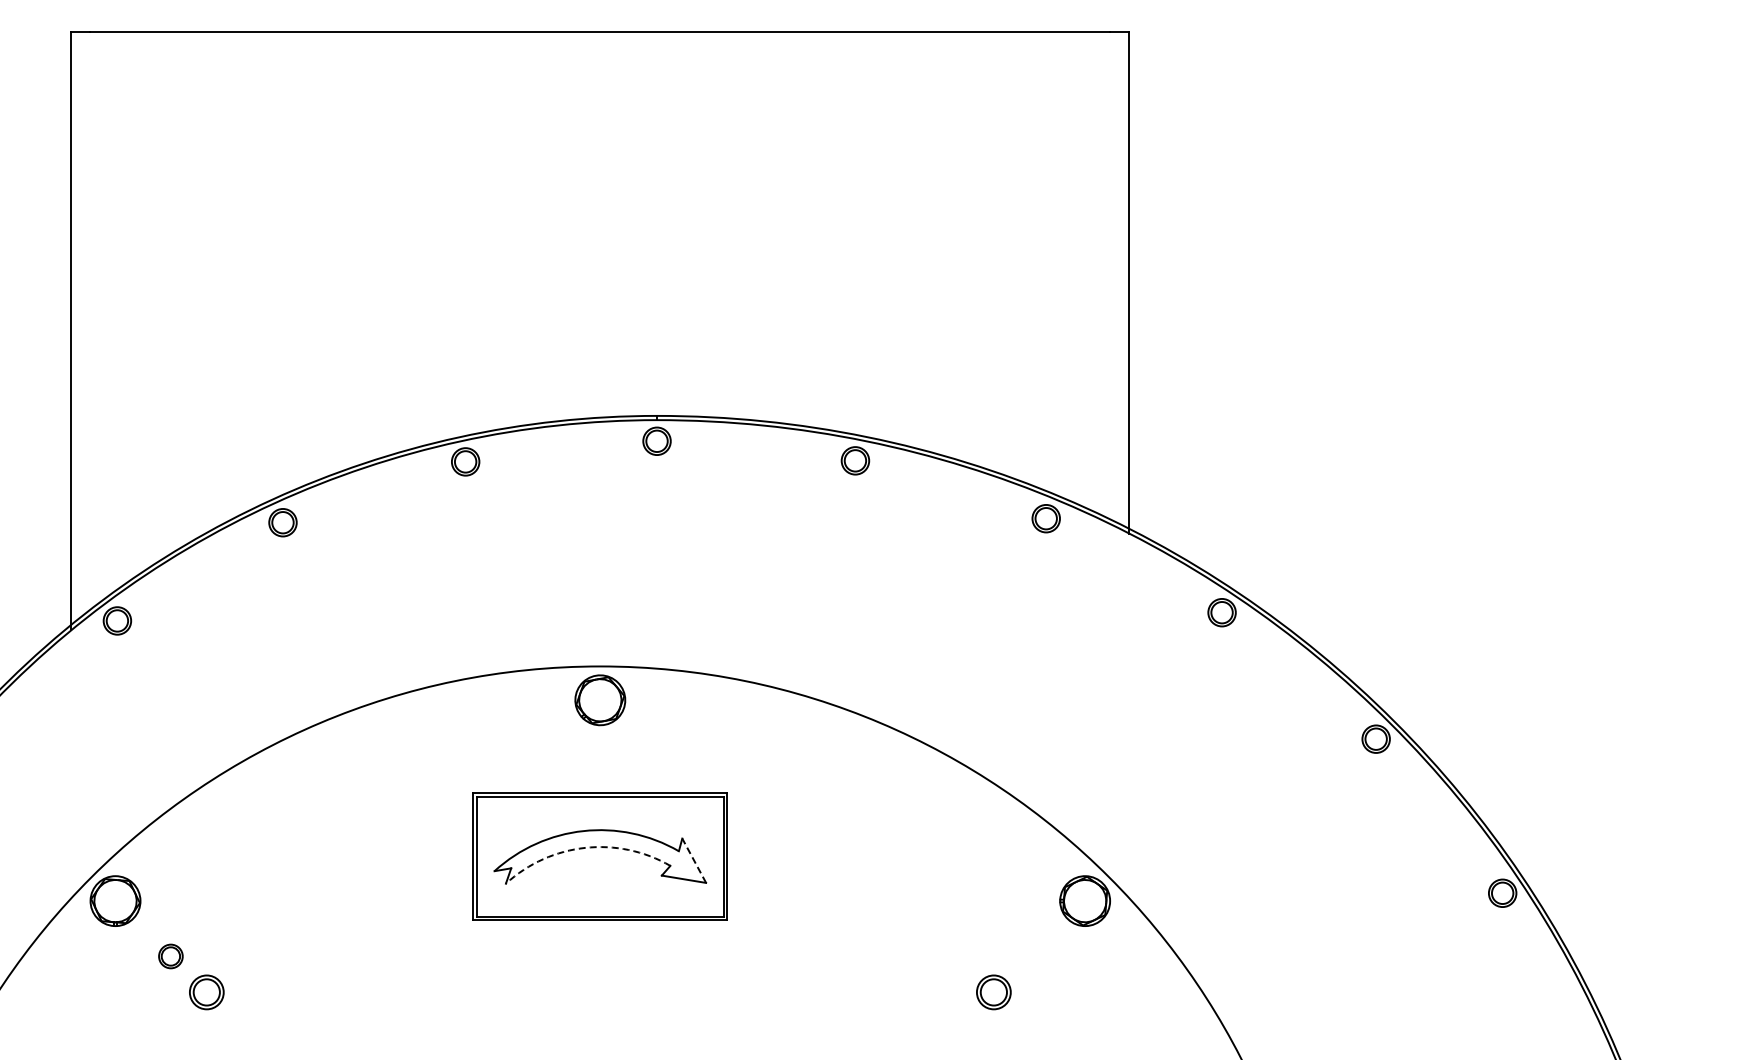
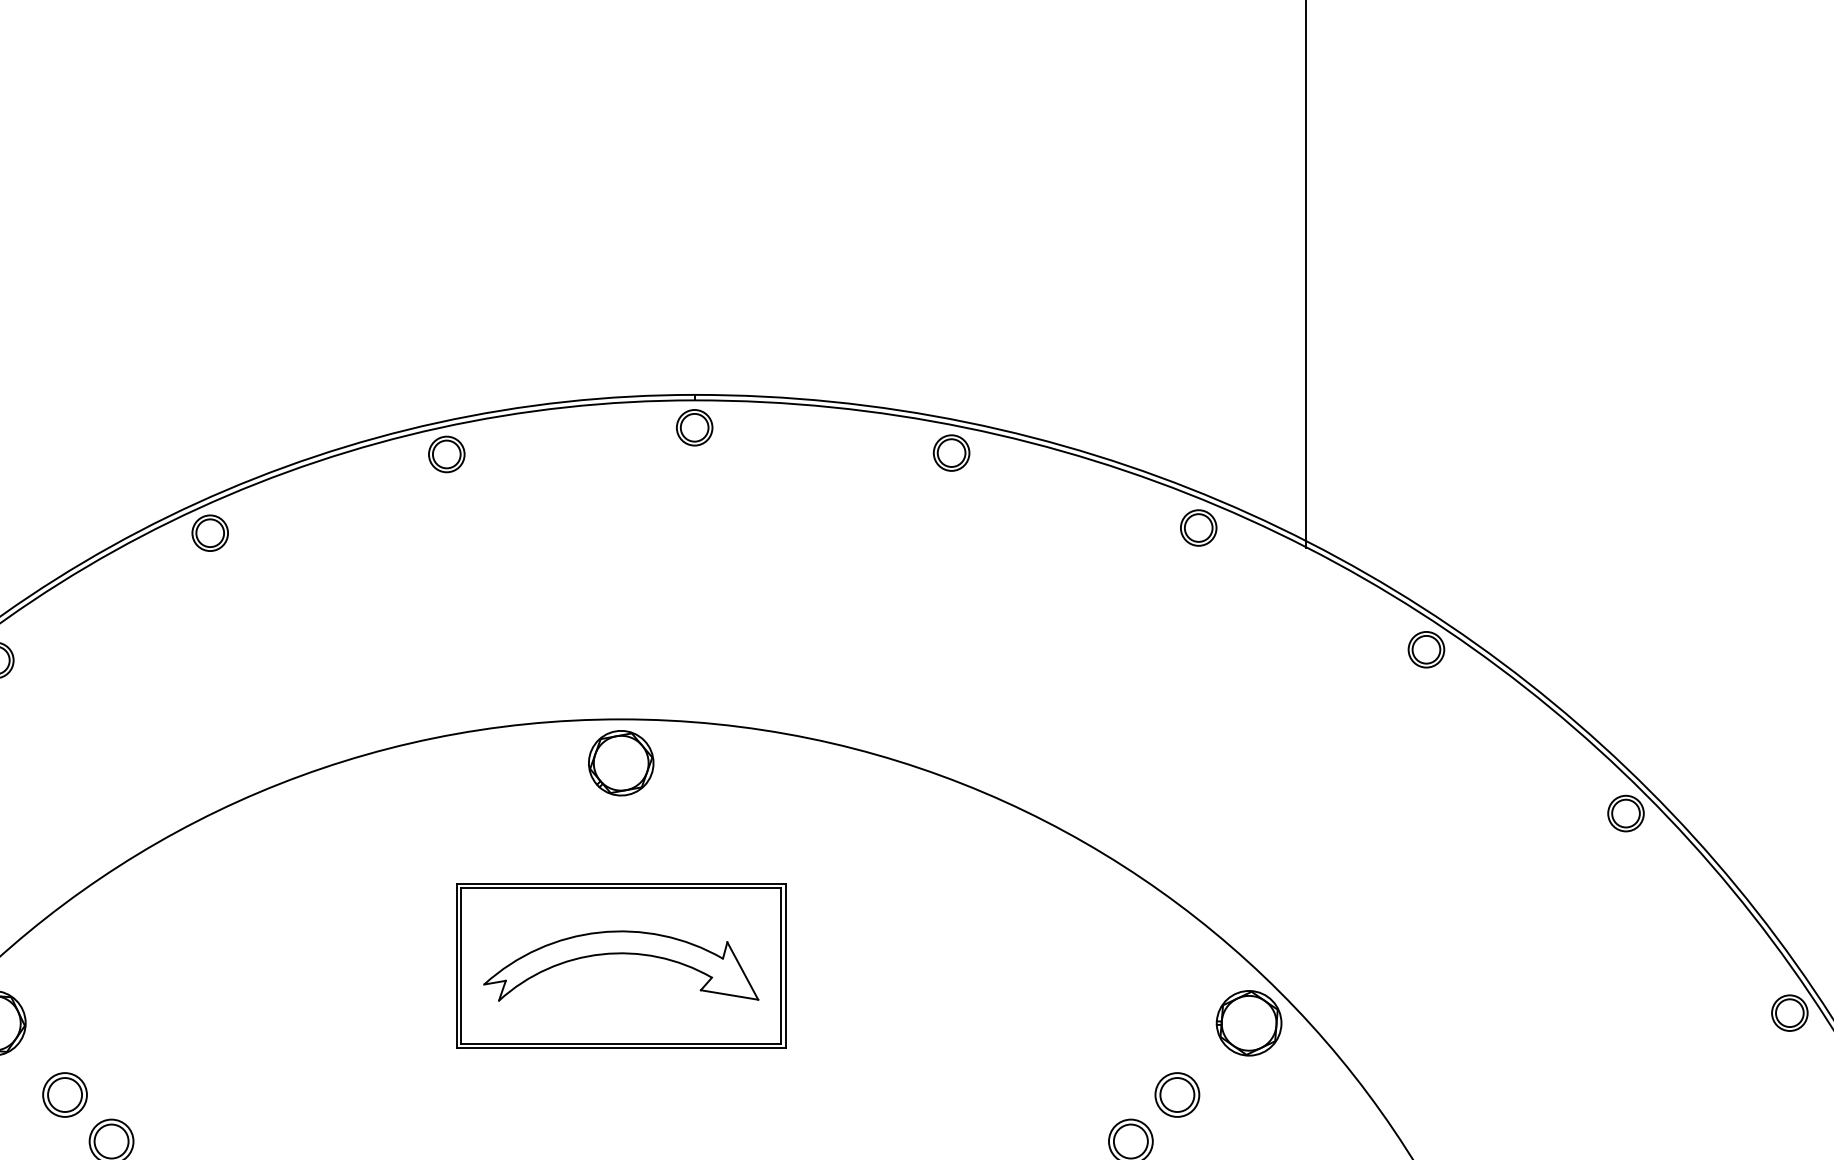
arc: (585, 847) -> (602, 953), dashed -> solid
line: (693, 860) -> (741, 970), dashed -> solid
part: (170, 956) -> (64, 1095), size x1.43
part: (1029, 956) -> (1177, 1095), added

